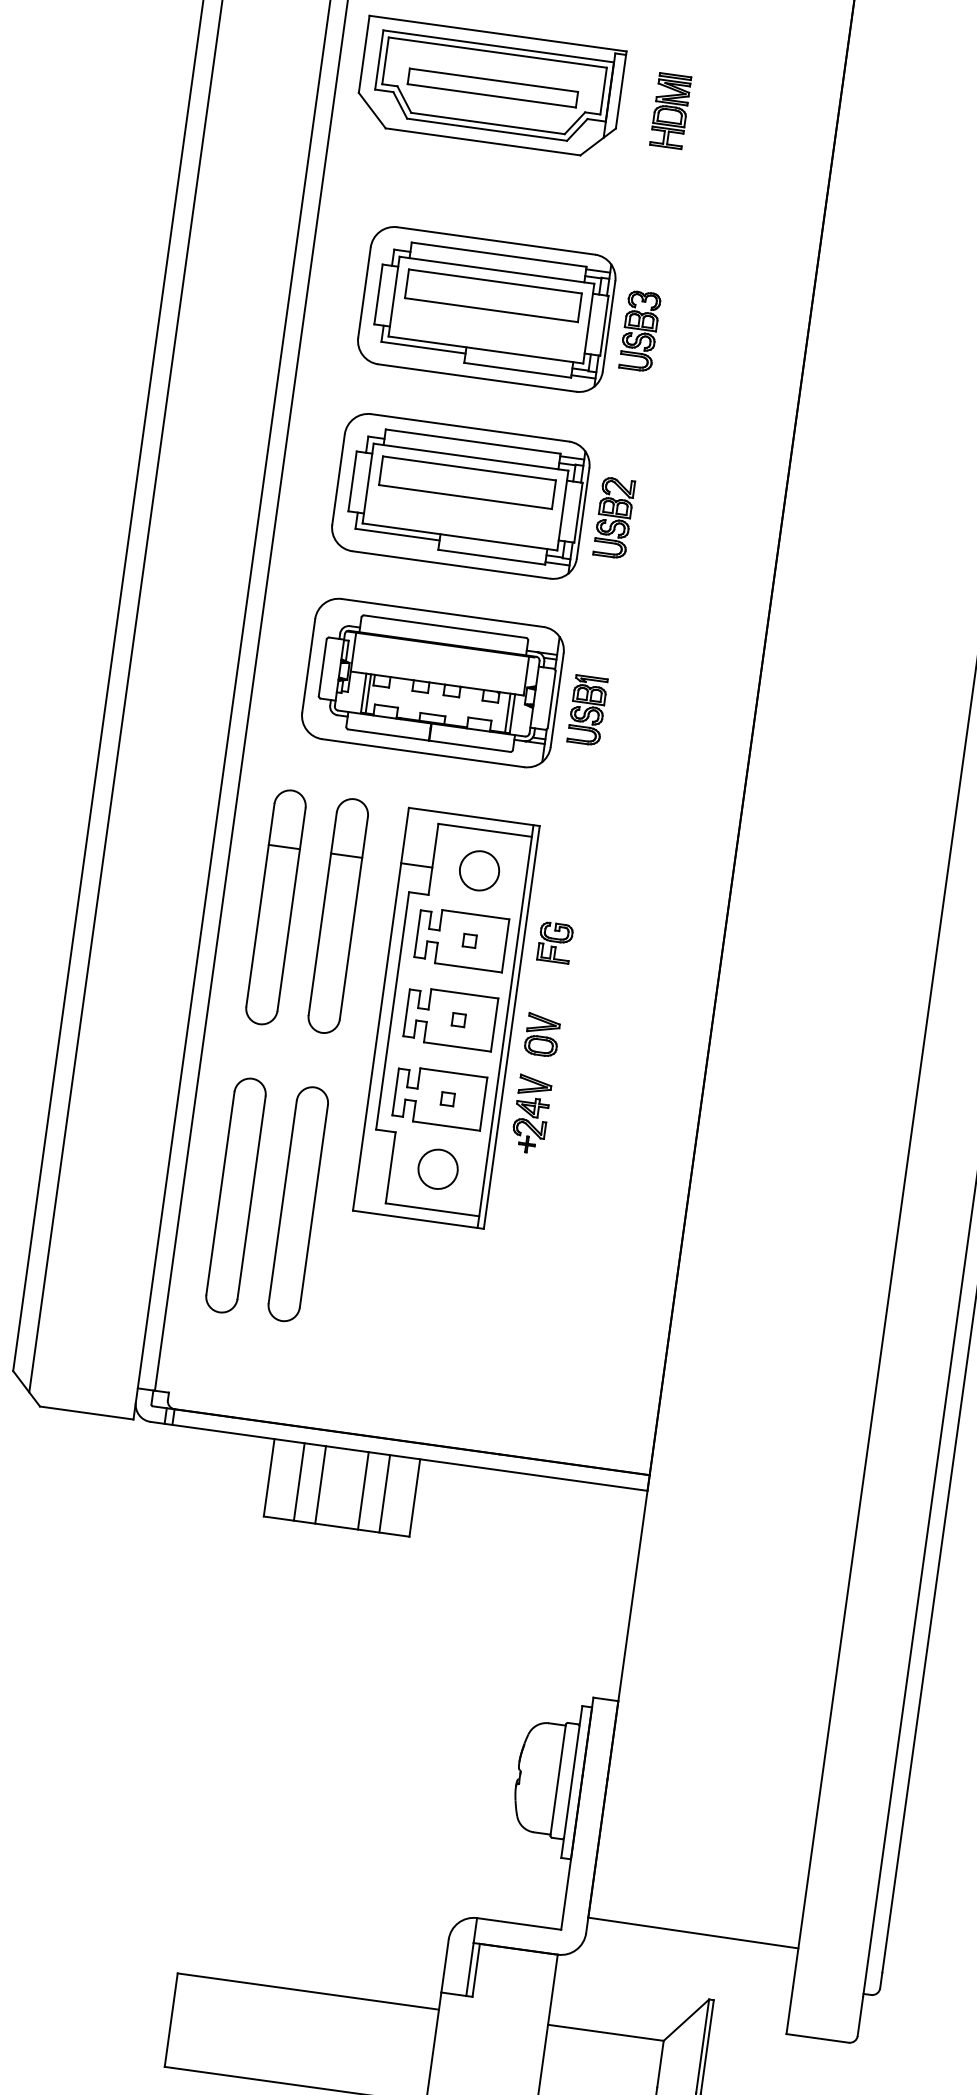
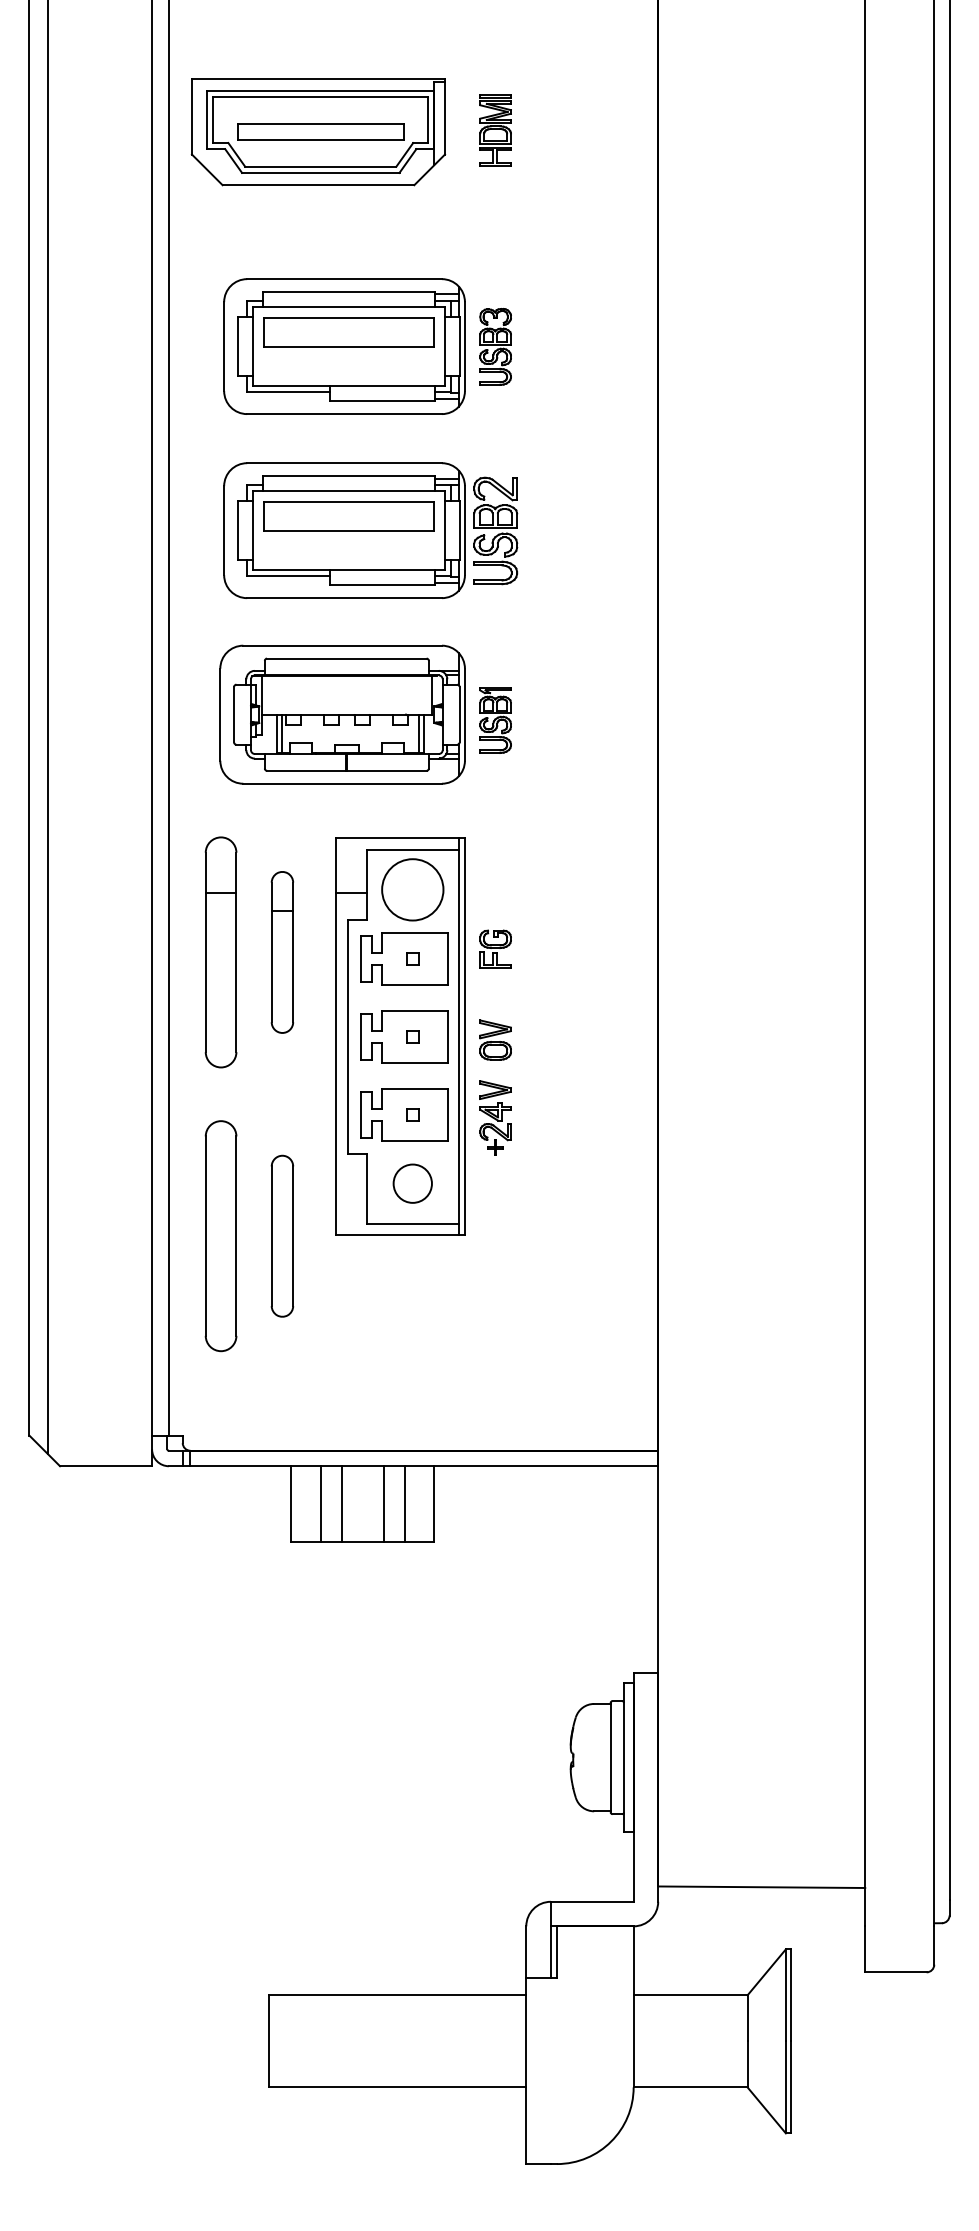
part: (614, 517) -> (495, 530), size x1.4
circle: (479, 870) -> (412, 889), size x1.6
part: (338, 916) -> (282, 952), size x0.7
part: (298, 1204) -> (282, 1236), size x0.7

